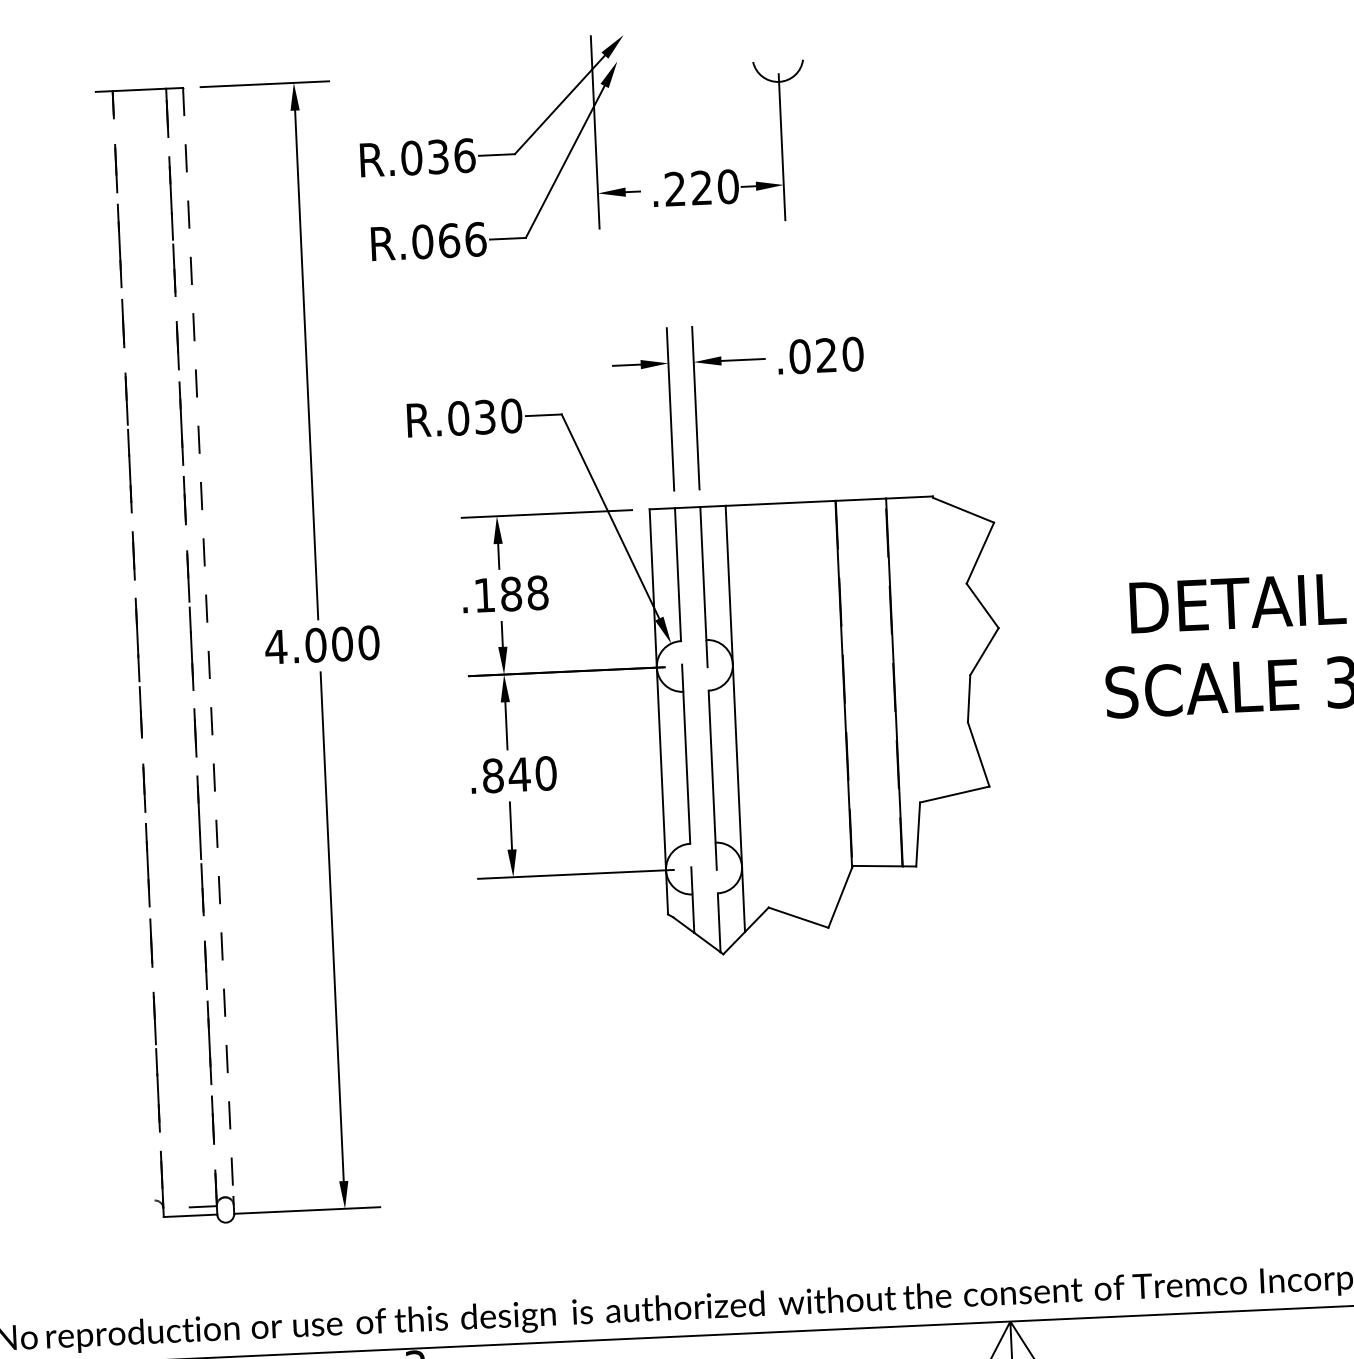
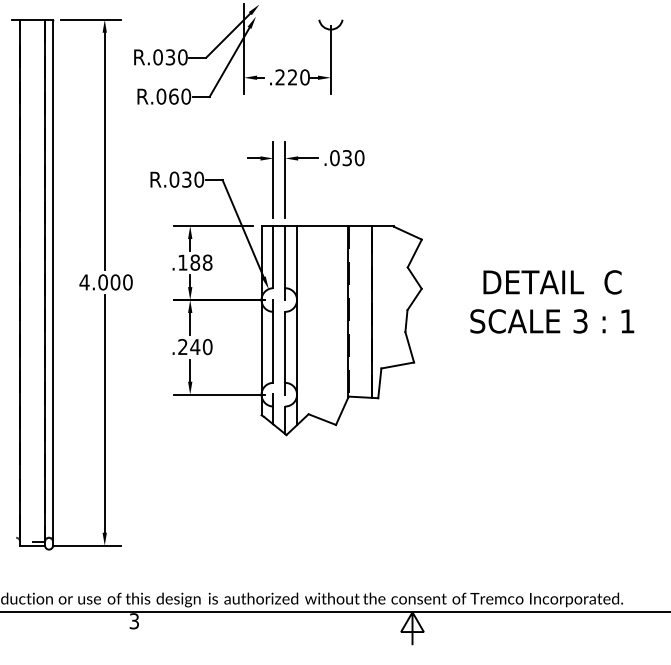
text: (463, 156) -> (182, 57), R.036 -> R.030
text: (476, 239) -> (186, 96), R.066 -> R.060
text: (824, 356) -> (346, 158), .020 -> .030
line: (209, 641) -> (53, 278), dashed -> solid
line: (192, 642) -> (45, 278), dashed -> solid
line: (138, 644) -> (20, 278), dashed -> solid
text: (492, 776) -> (182, 347), .840 -> .240

